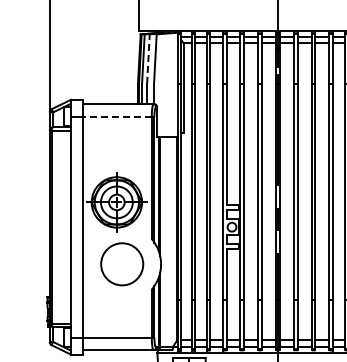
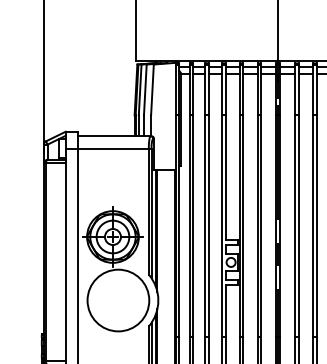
line: (148, 59) -> (145, 90), dashed -> solid
line: (117, 116) -> (113, 148), dashed -> solid
circle: (122, 264) -> (118, 300), size x1.43

